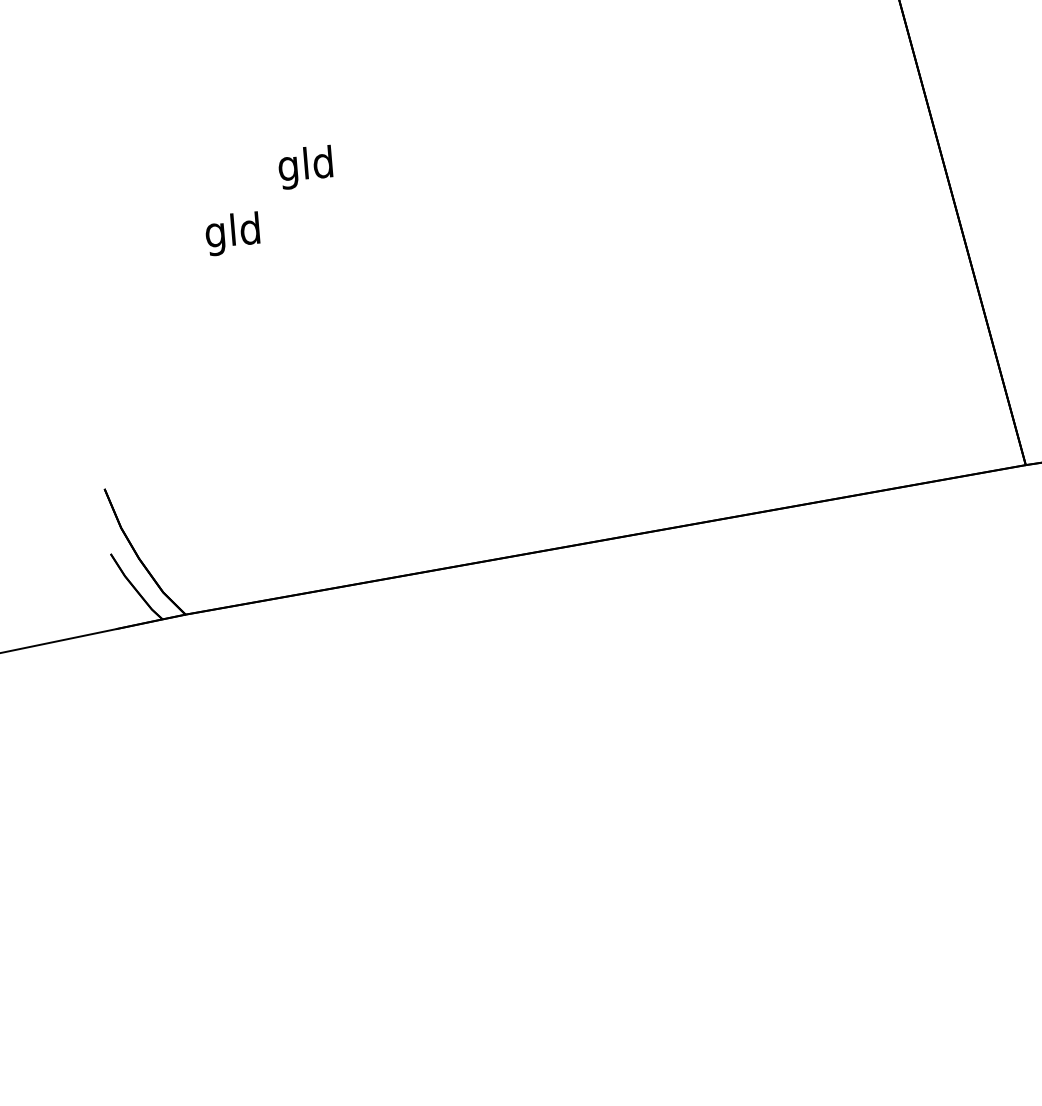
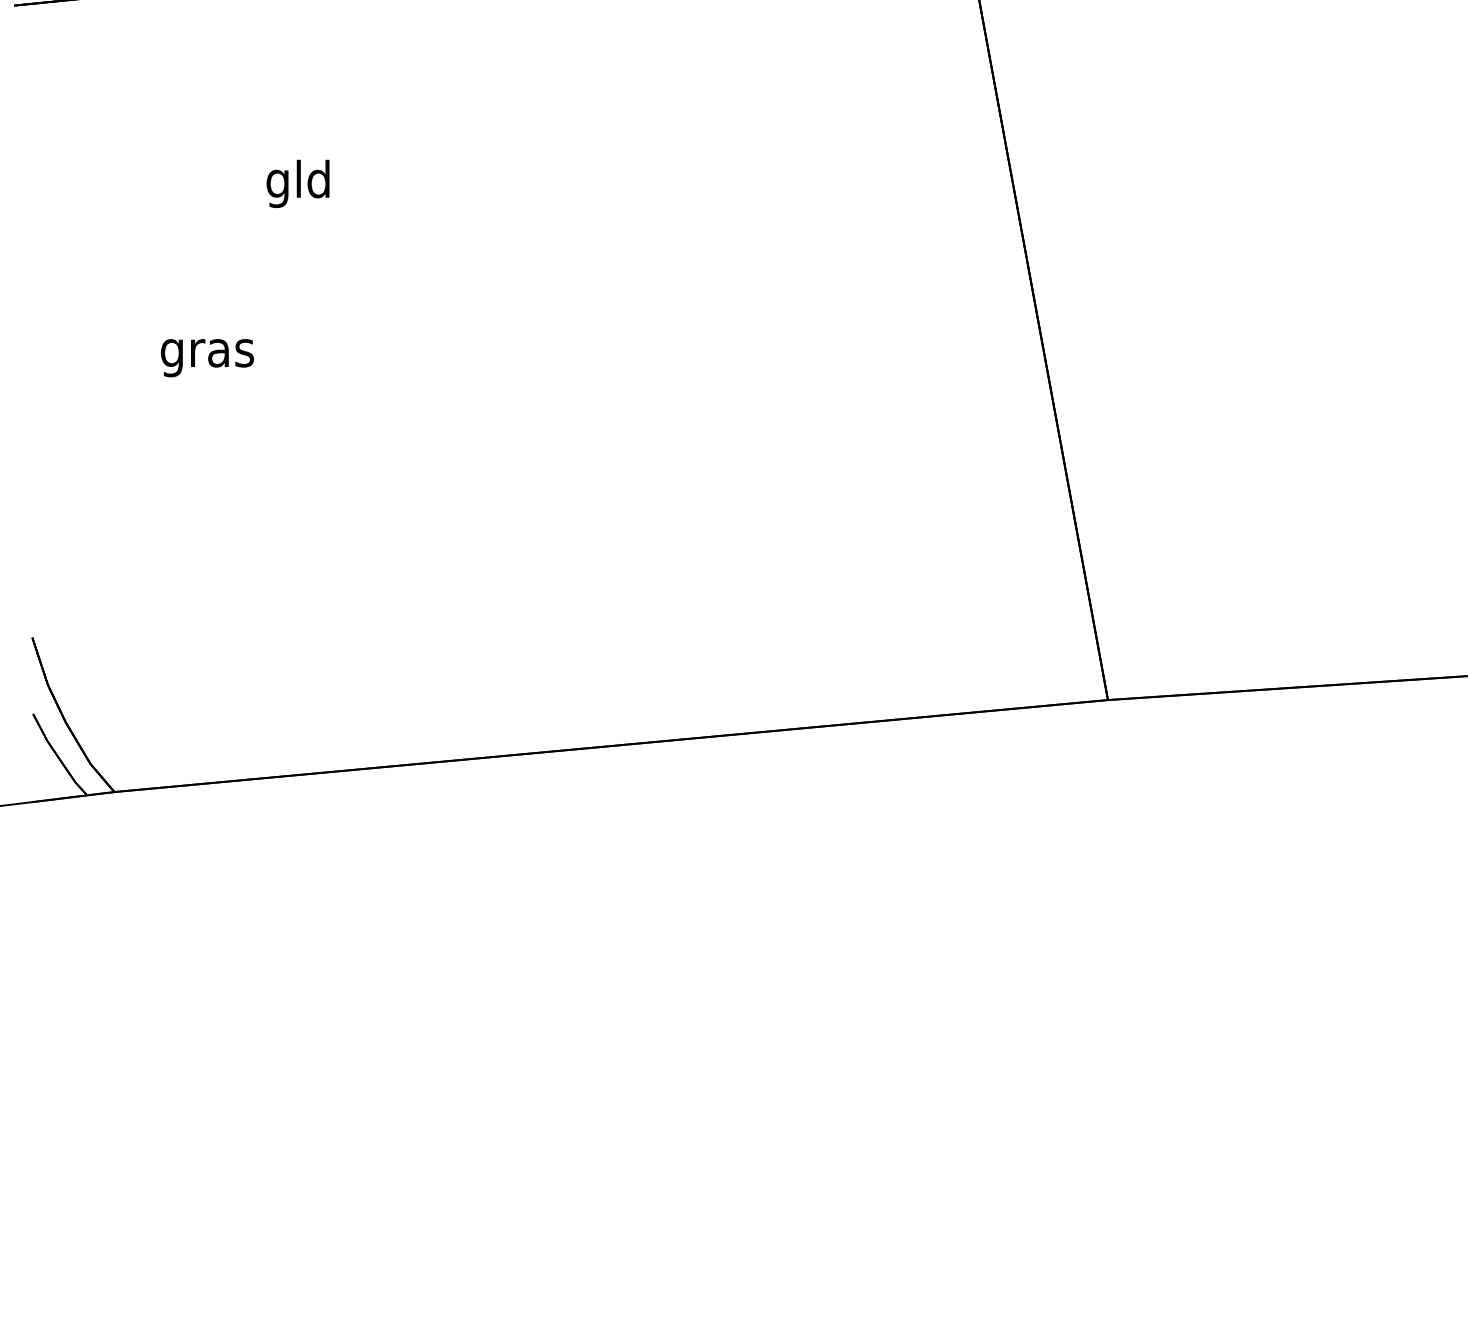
text: (305, 167) -> (297, 183), moved
text: (233, 234) -> (207, 353), gld -> gras

